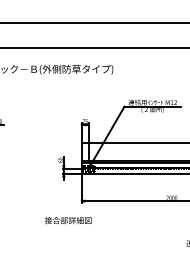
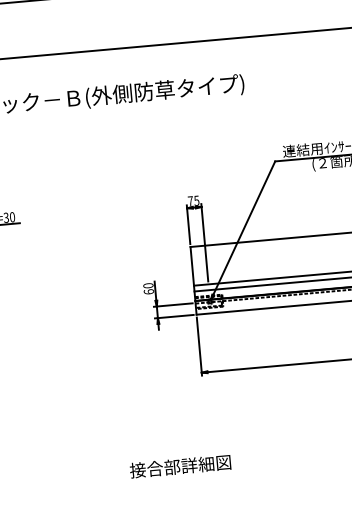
text: (67, 220) -> (178, 466), moved

